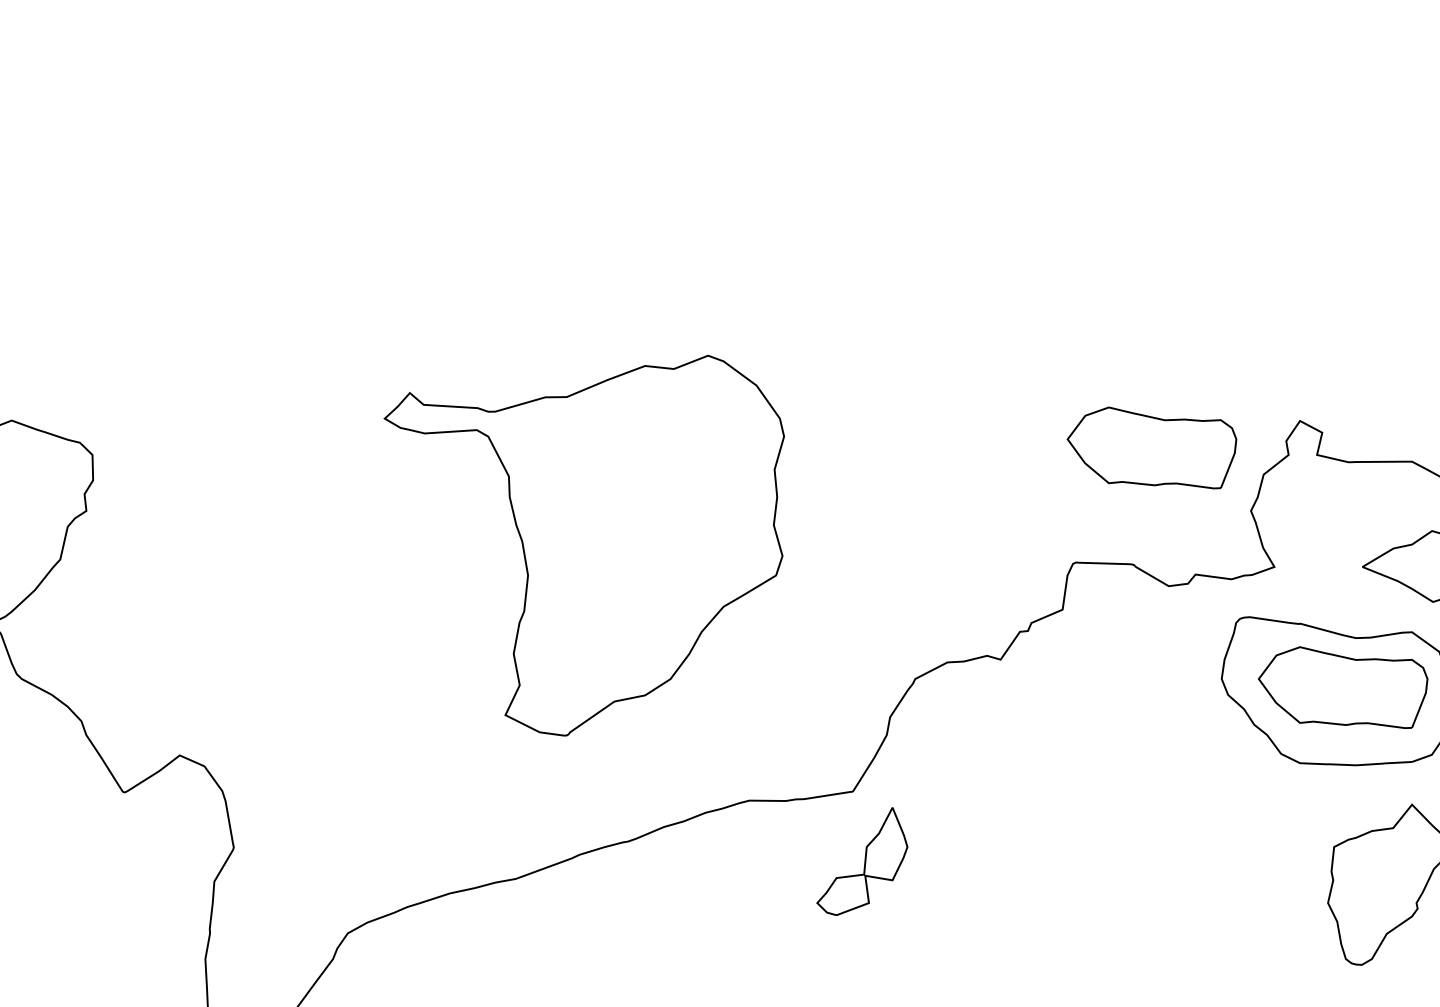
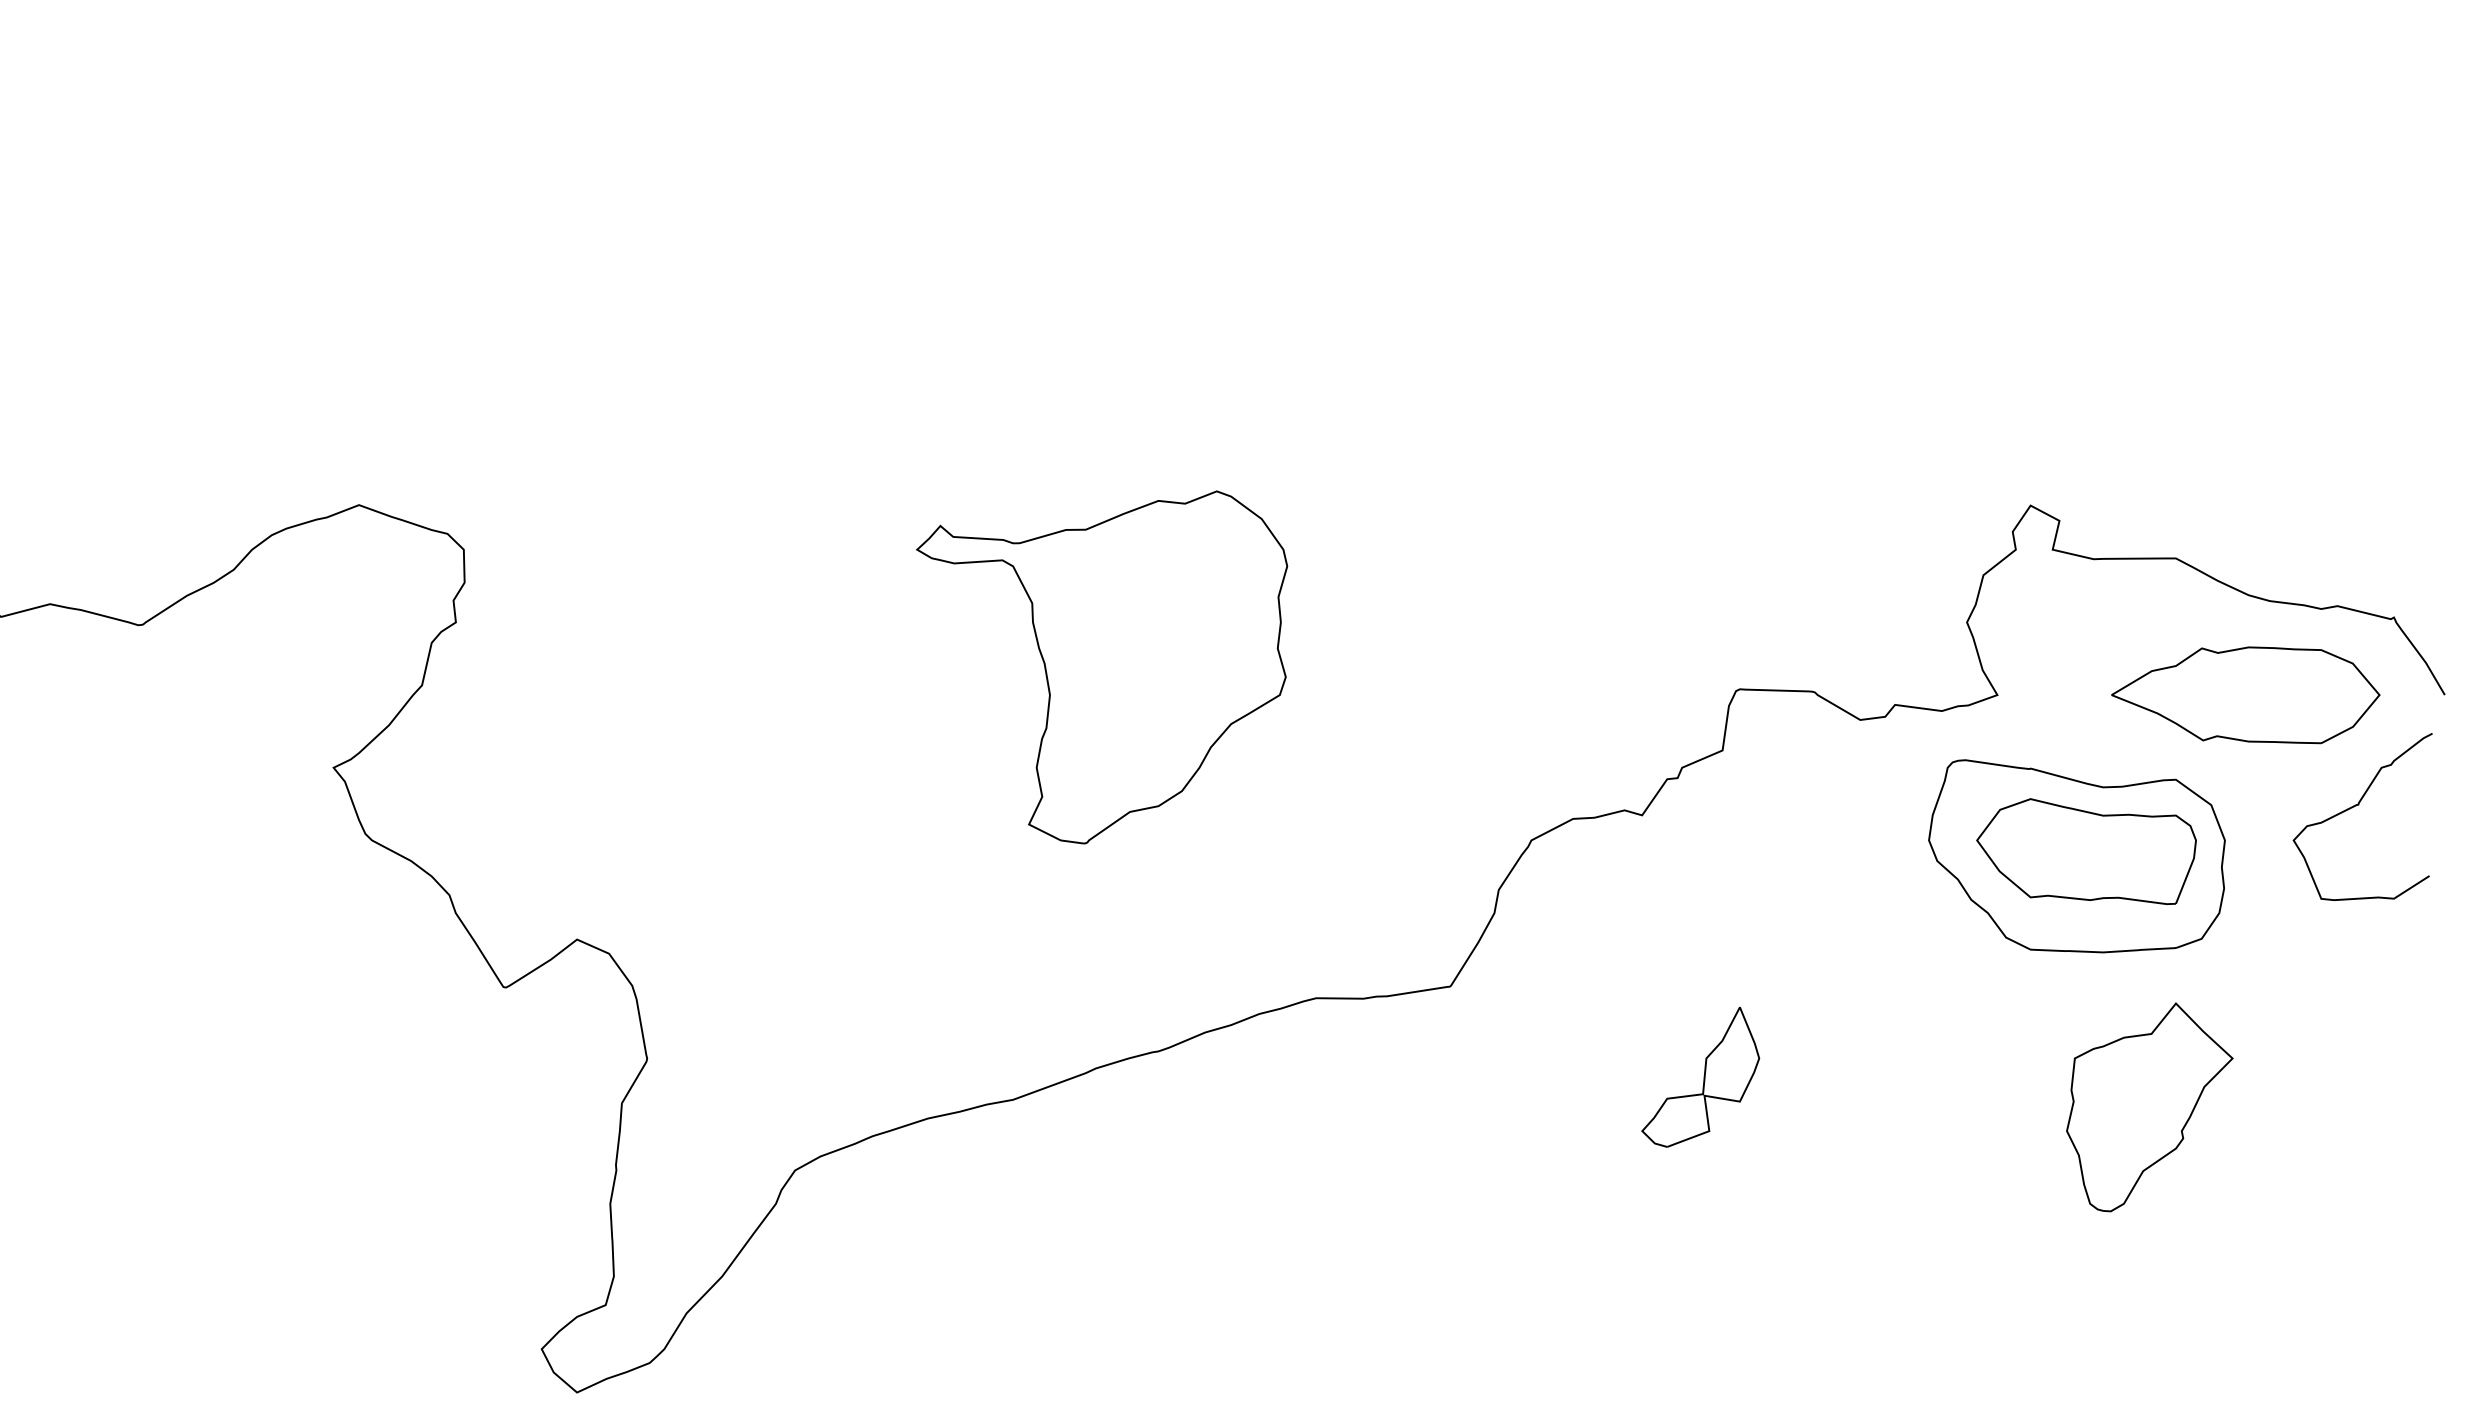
part: (1151, 447) -> (1838, 540), removed
part: (584, 545) -> (1102, 667), size x0.71
part: (862, 860) -> (1700, 1076), moved

